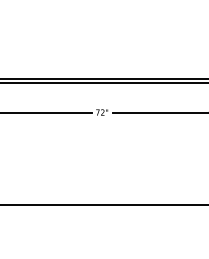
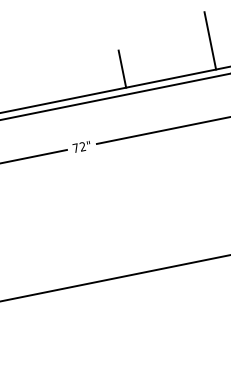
line: (202, 58) -> (210, 40), added
line: (139, 65) -> (121, 68), added

